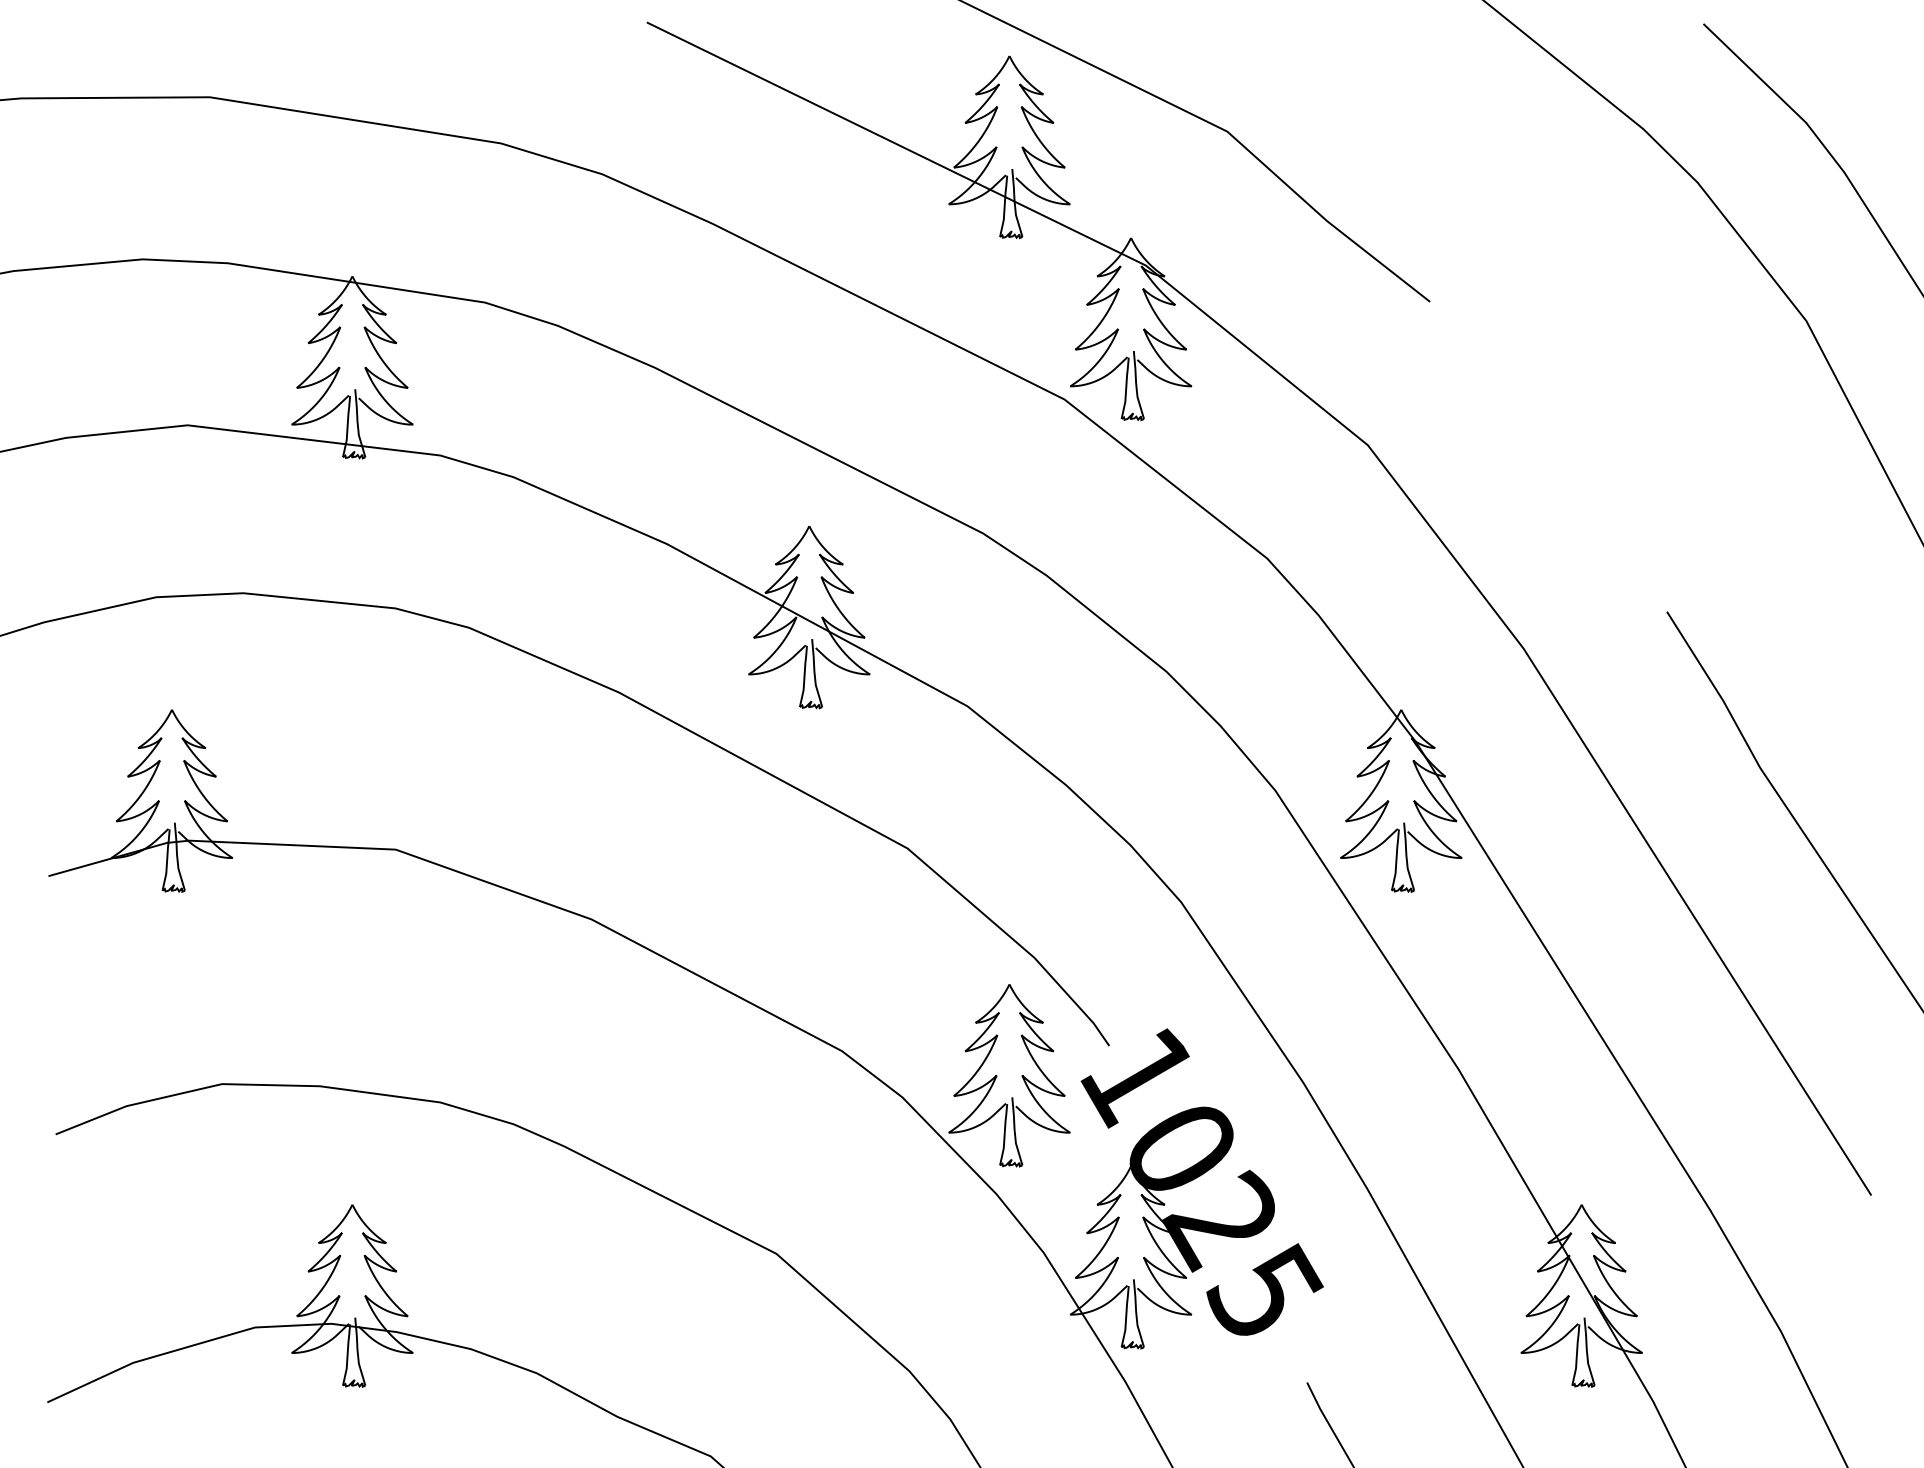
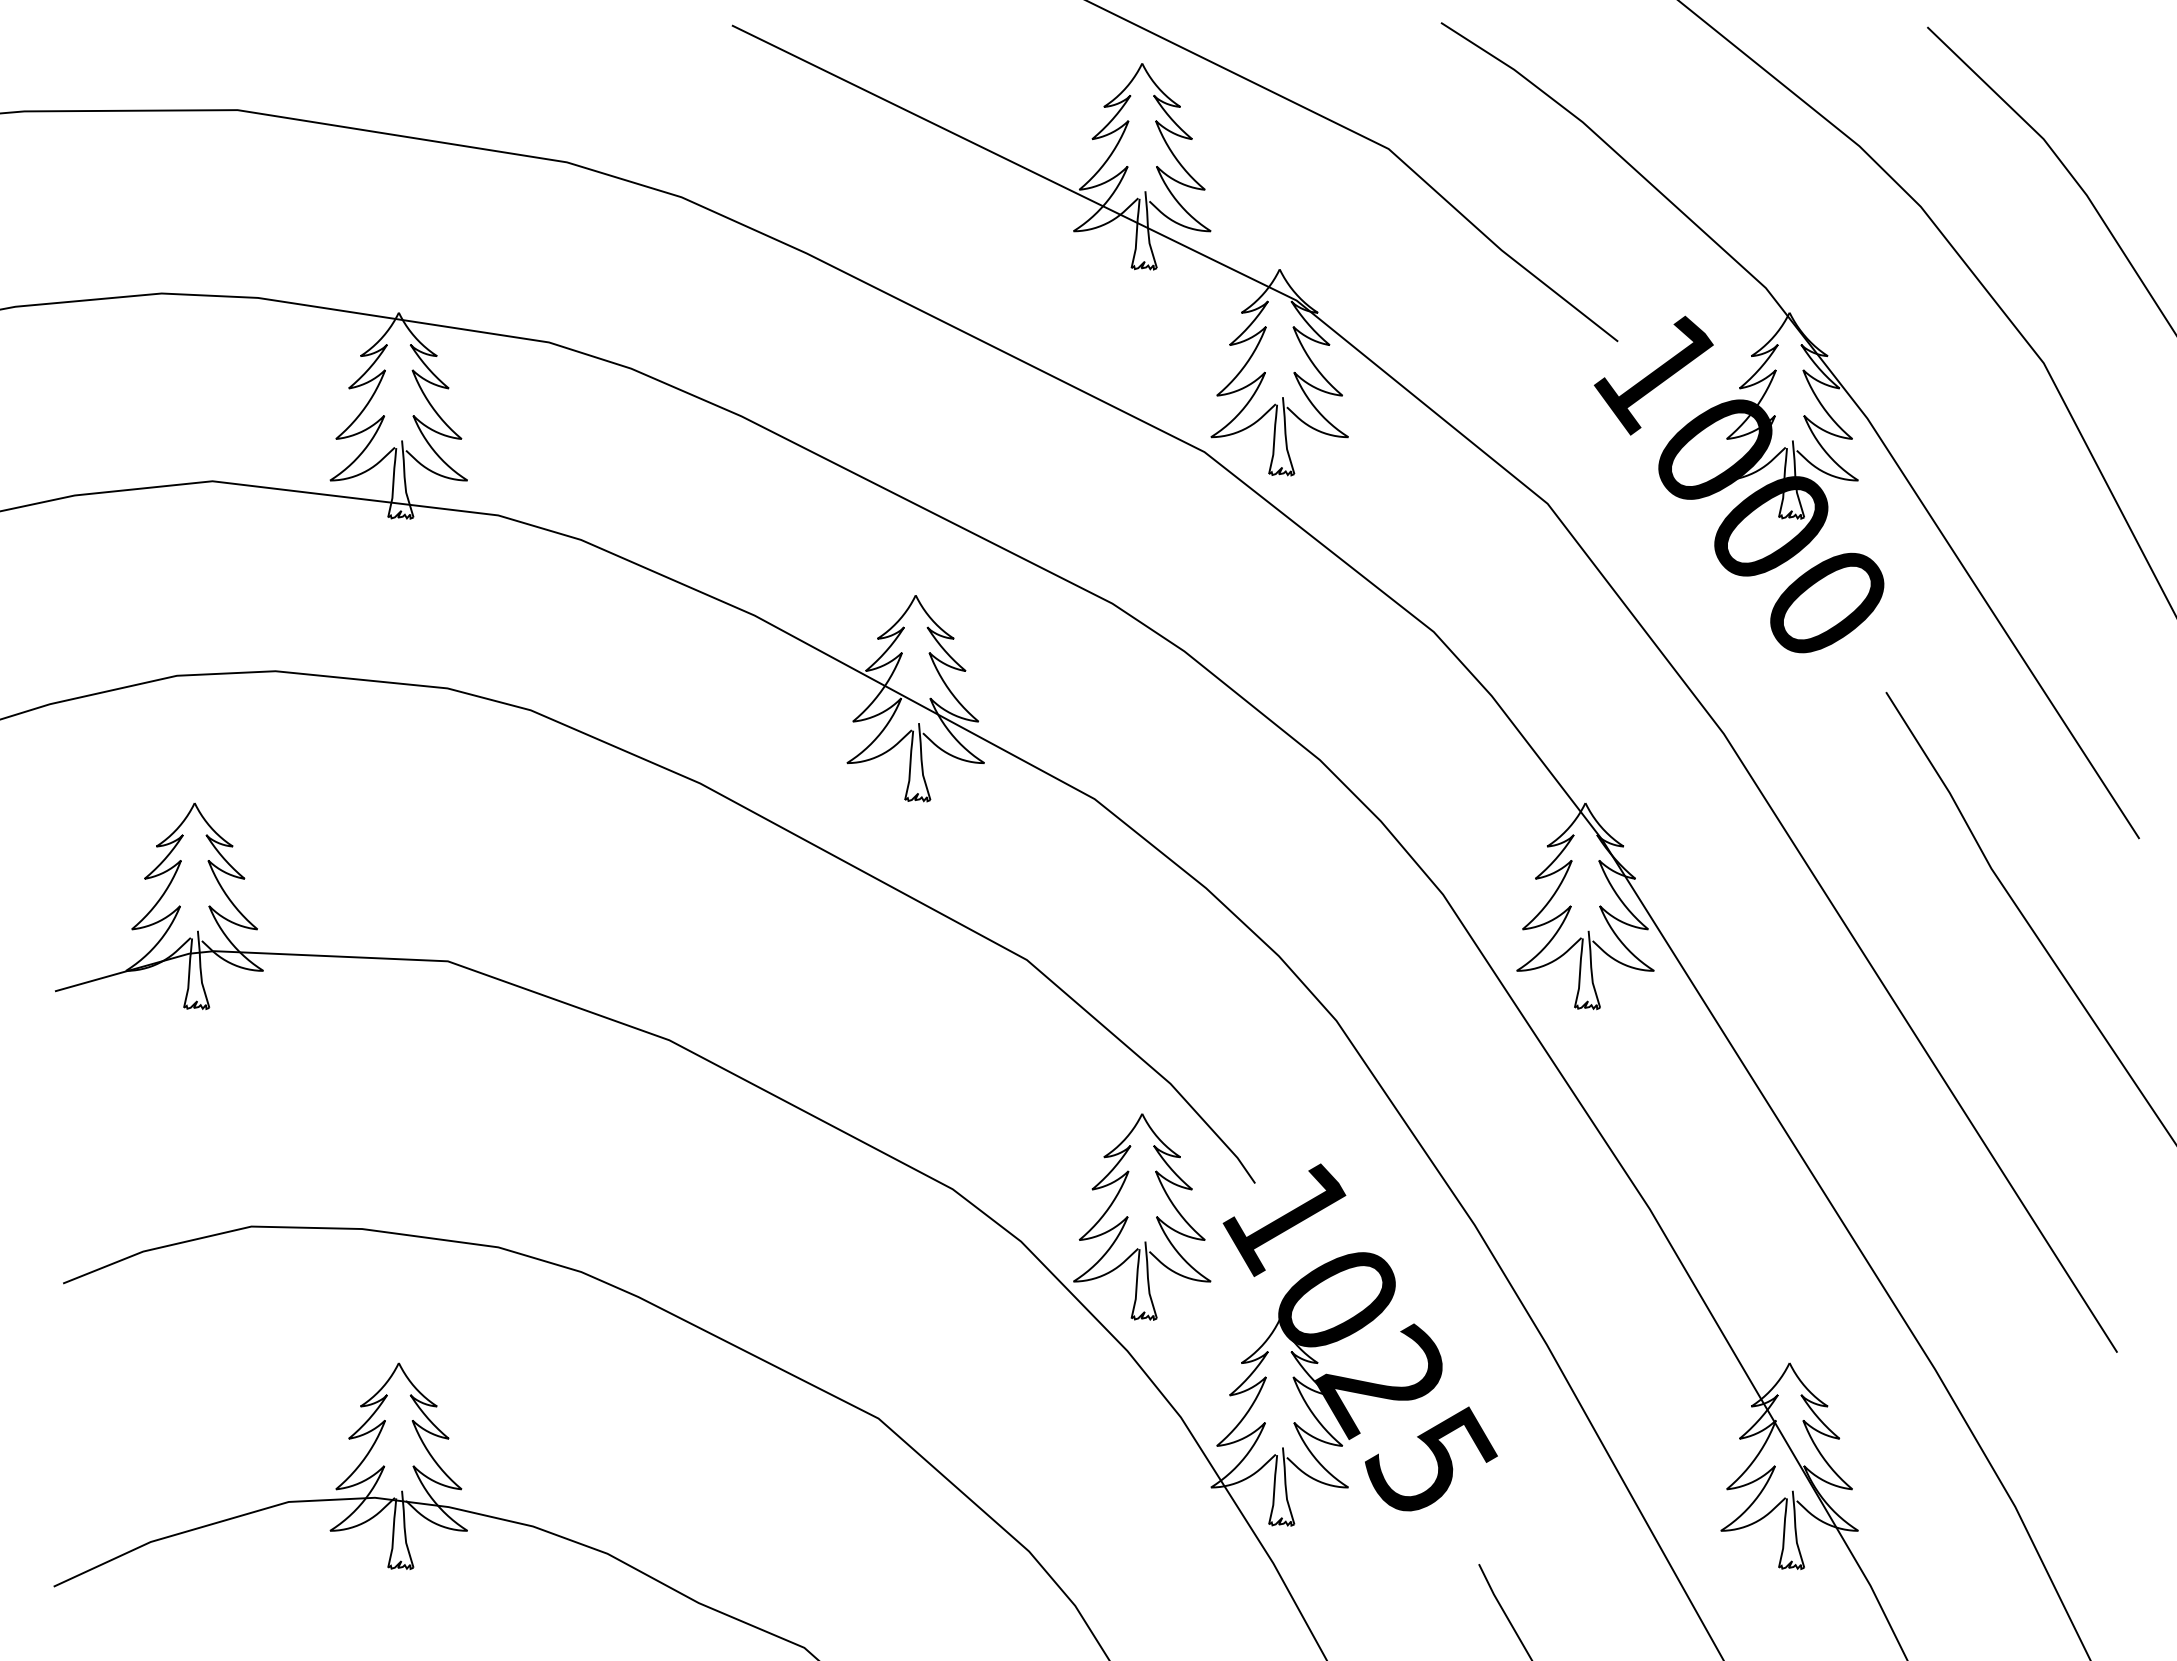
part: (1584, 389) -> (1792, 440), added

